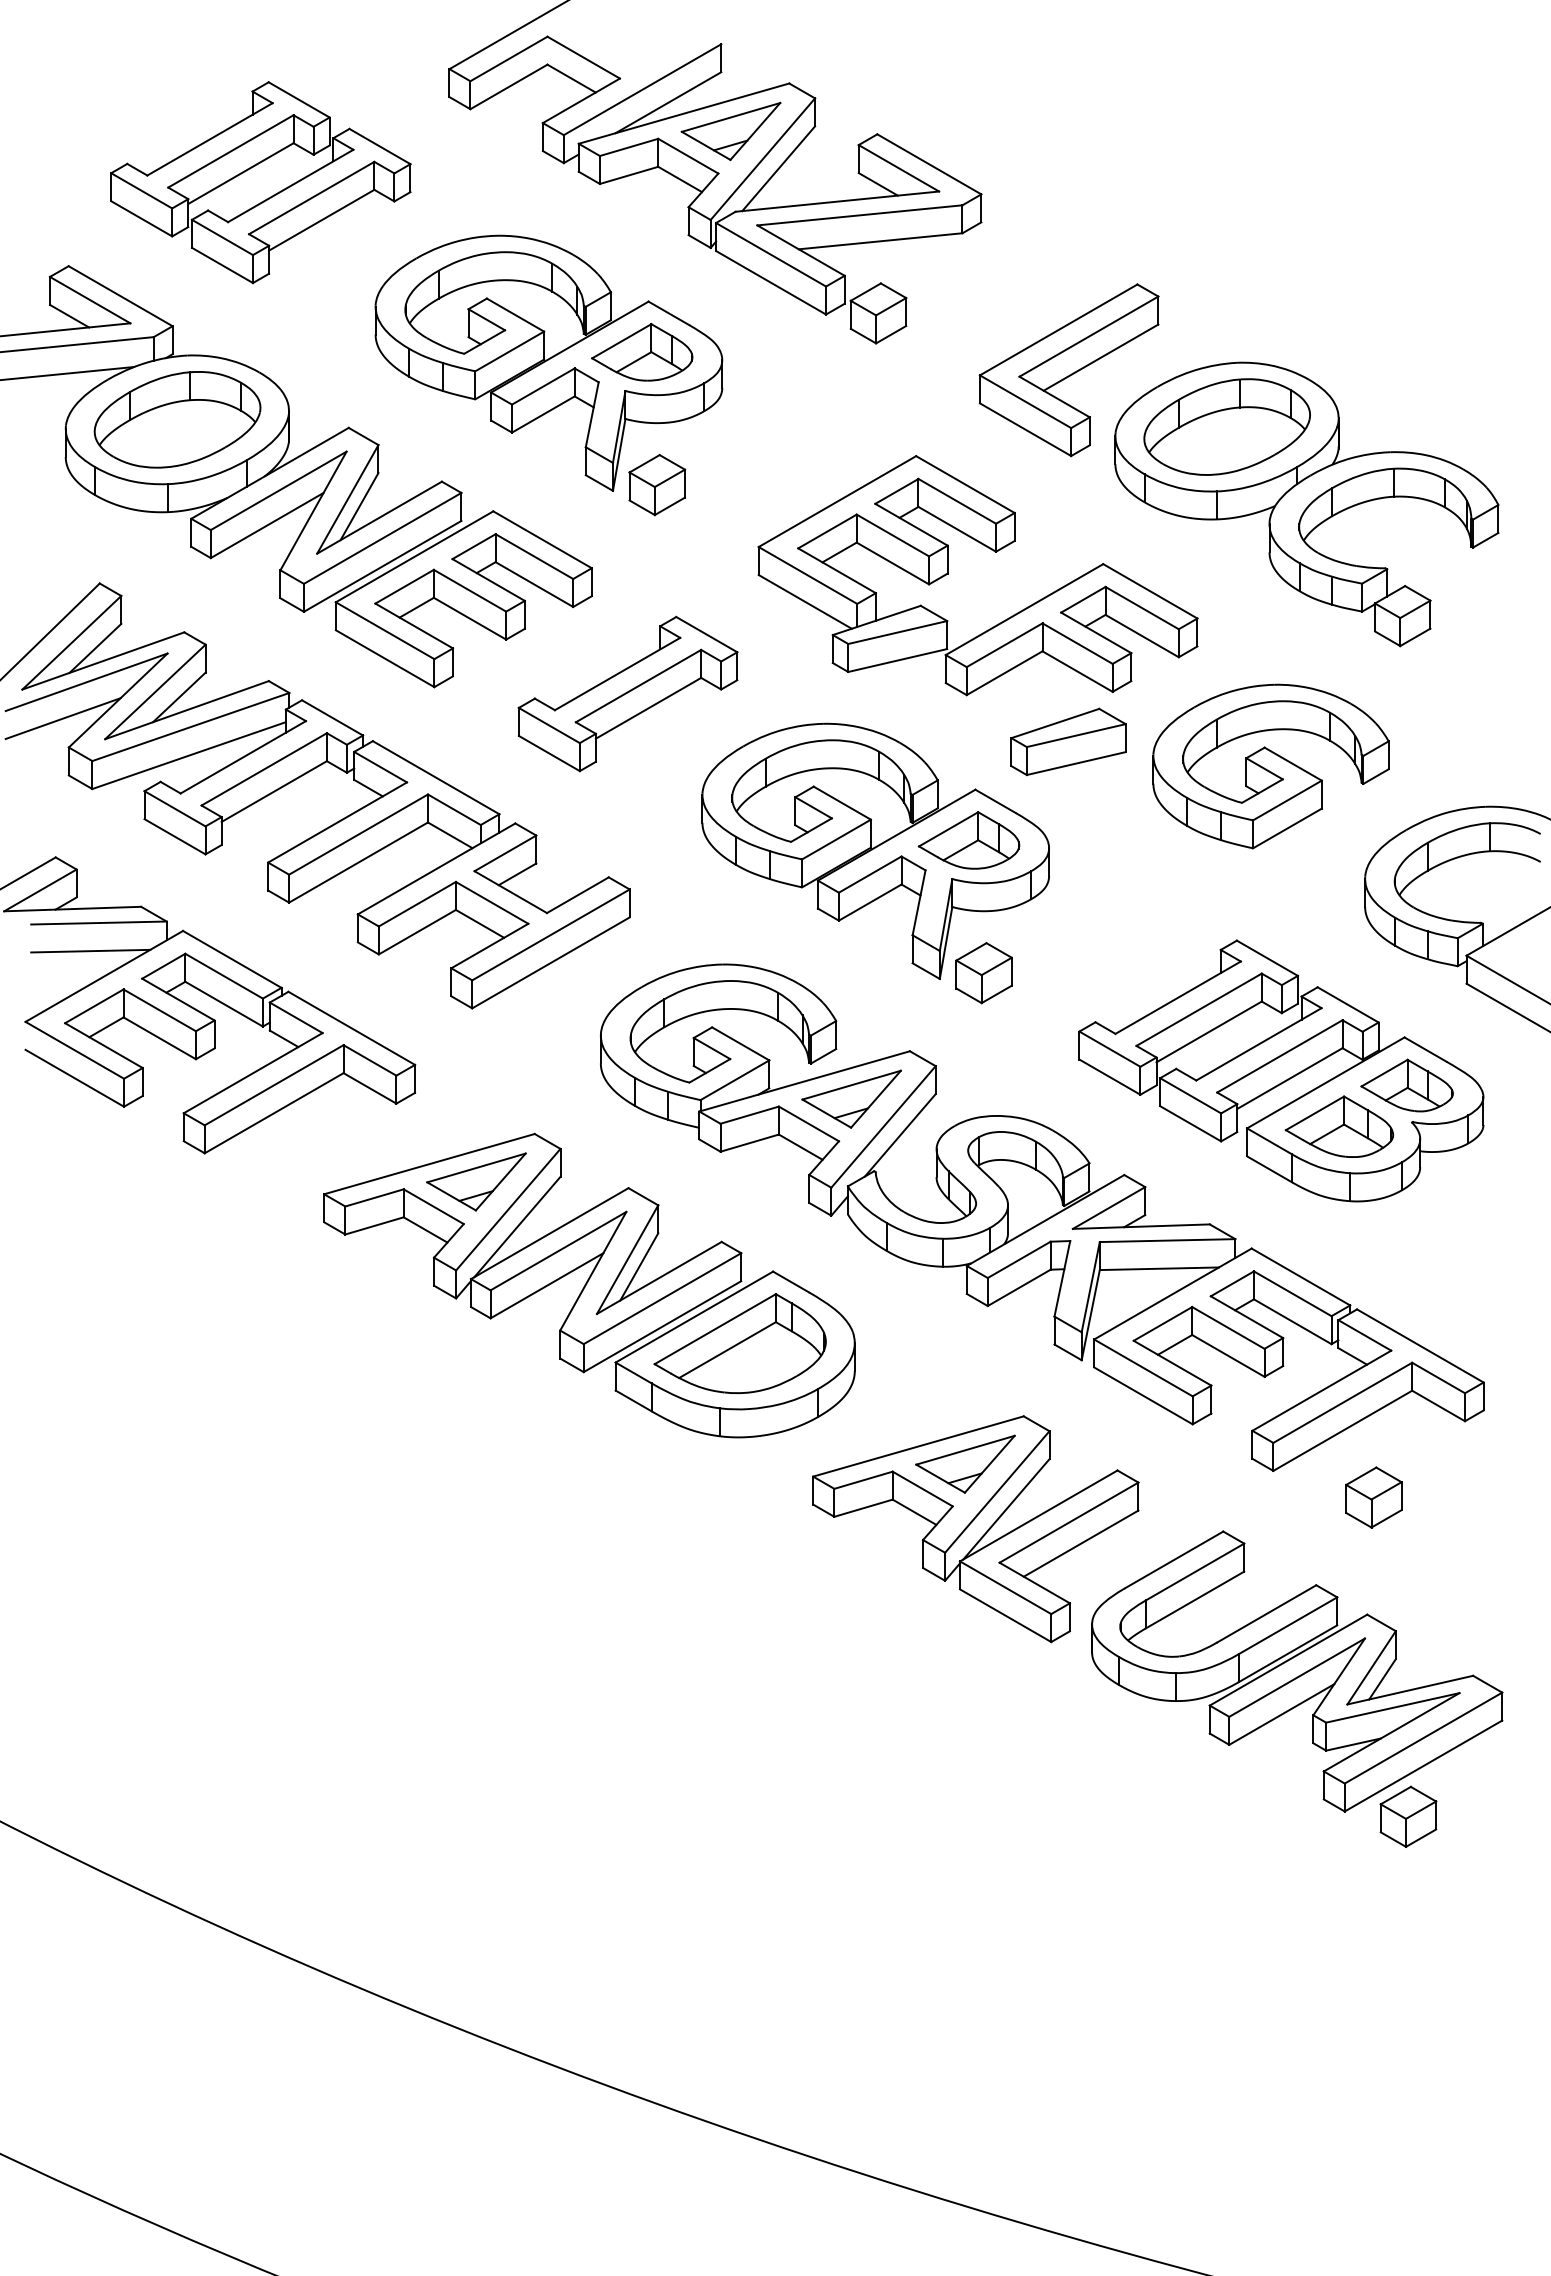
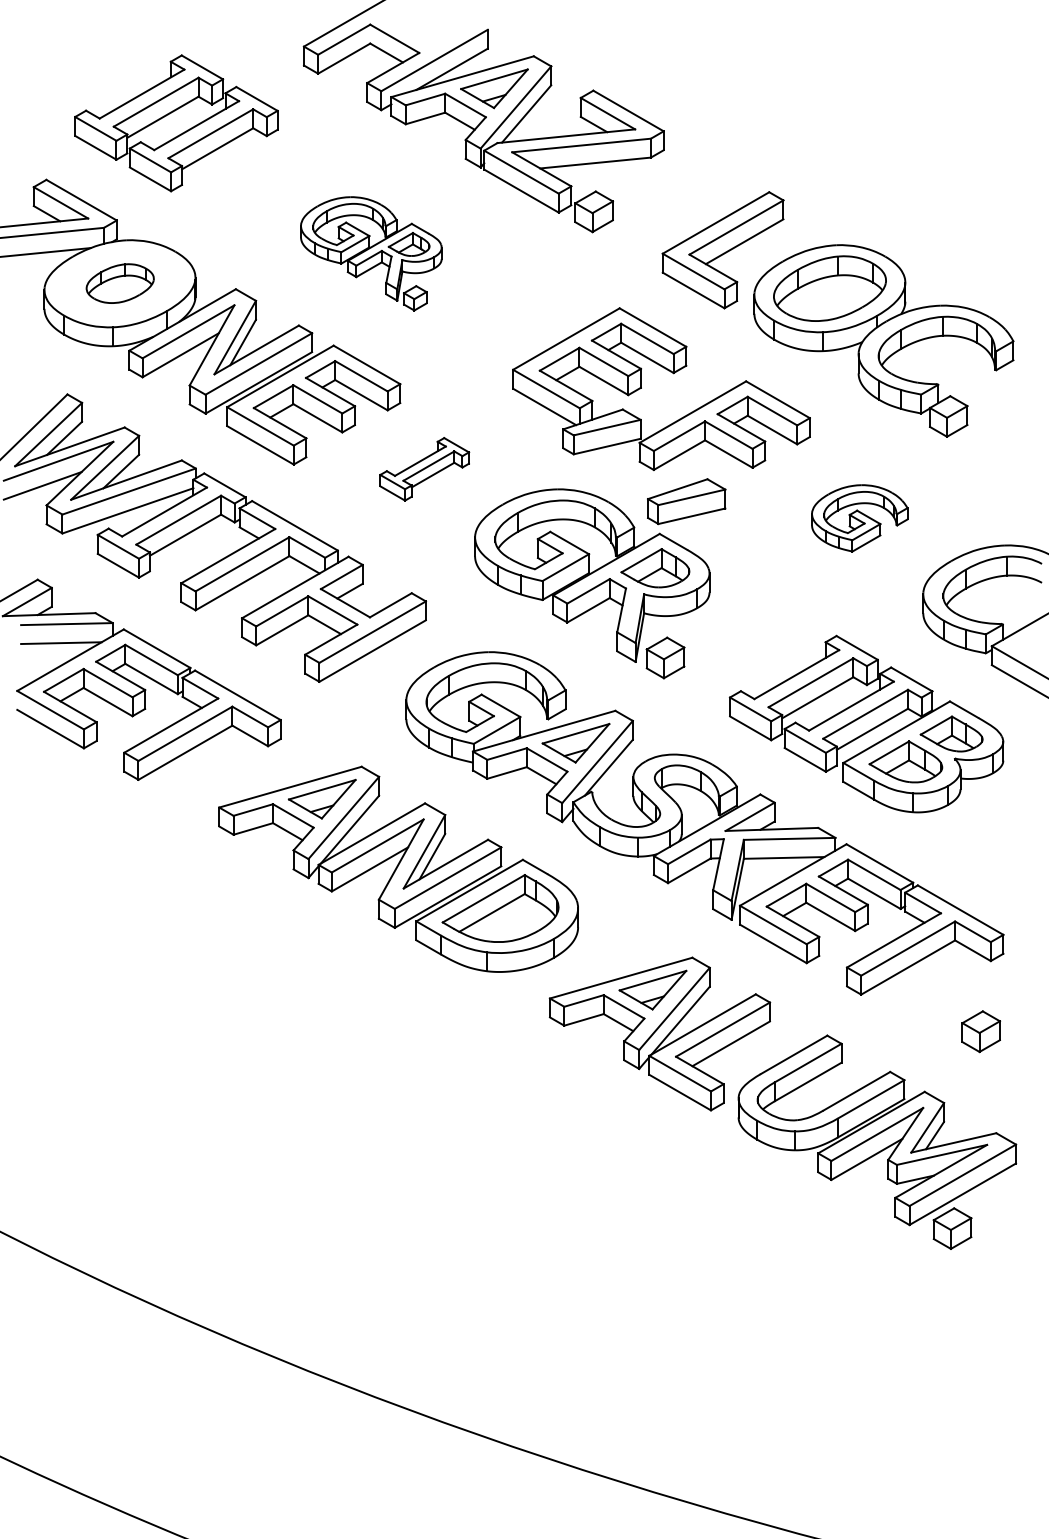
part: (549, 375) -> (371, 253), size x0.6
part: (178, 419) -> (120, 283), size x0.6
part: (627, 694) -> (424, 469), size x0.6
part: (1068, 741) -> (686, 501), moved
part: (1270, 766) -> (859, 518), size x0.6
part: (1374, 1497) -> (981, 1031), moved

